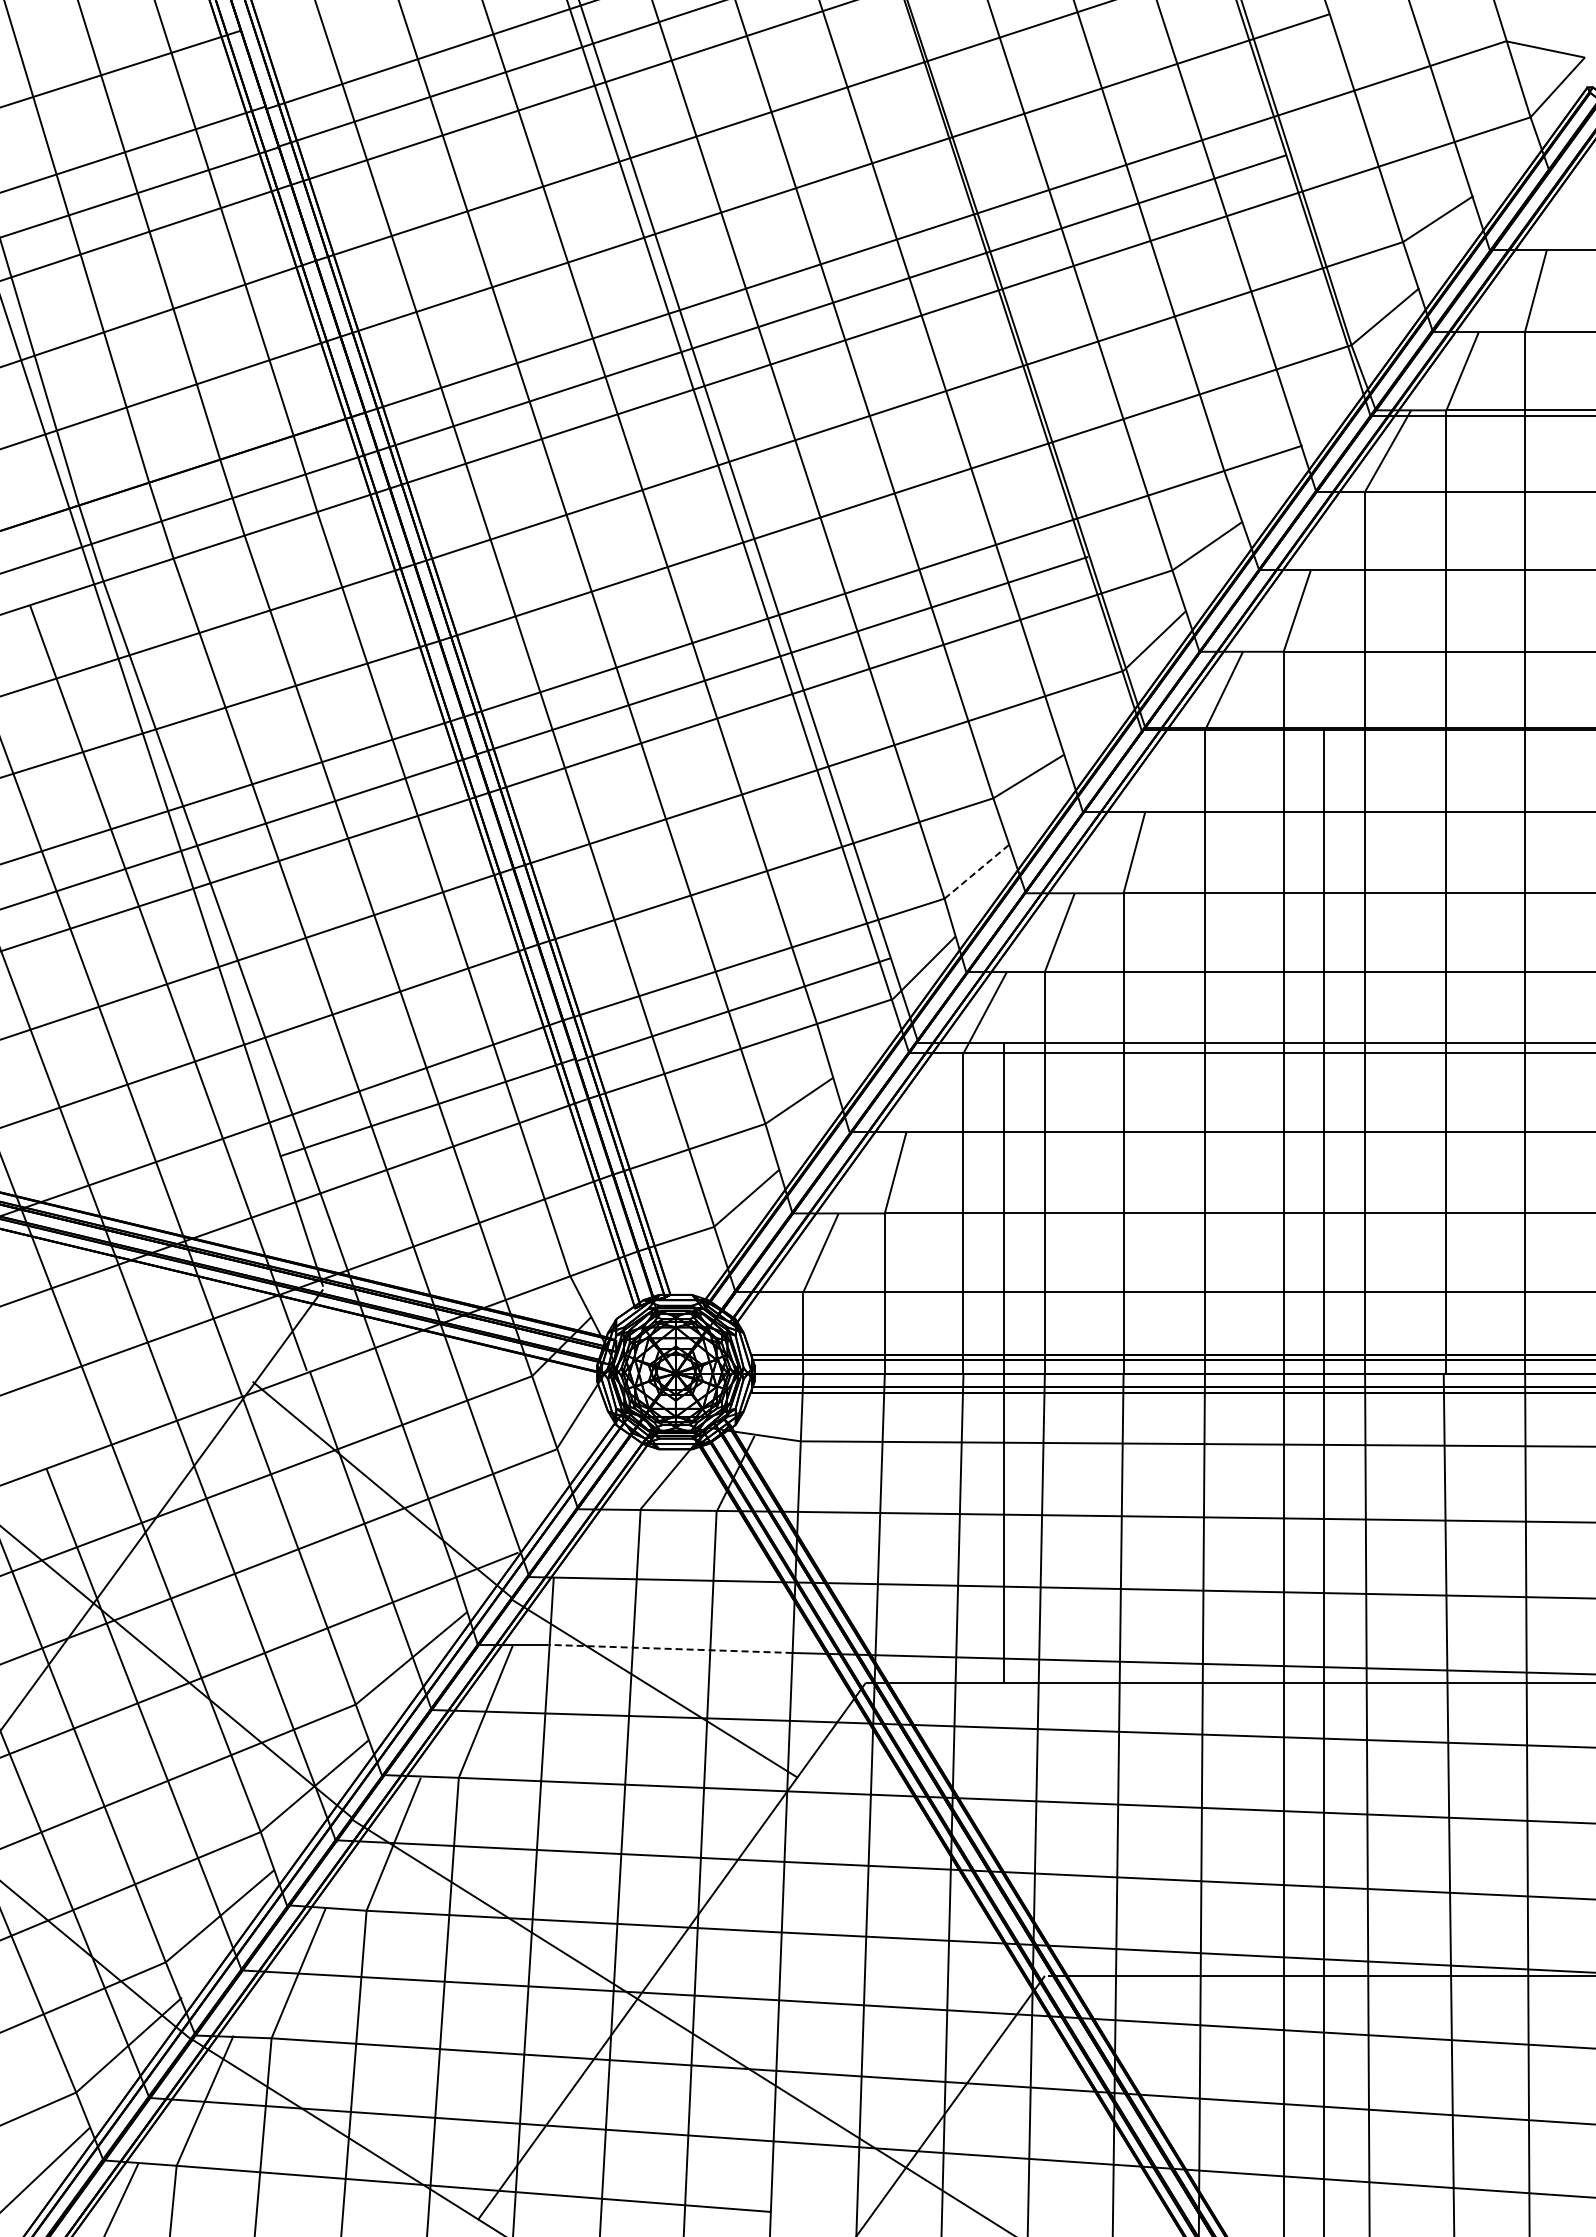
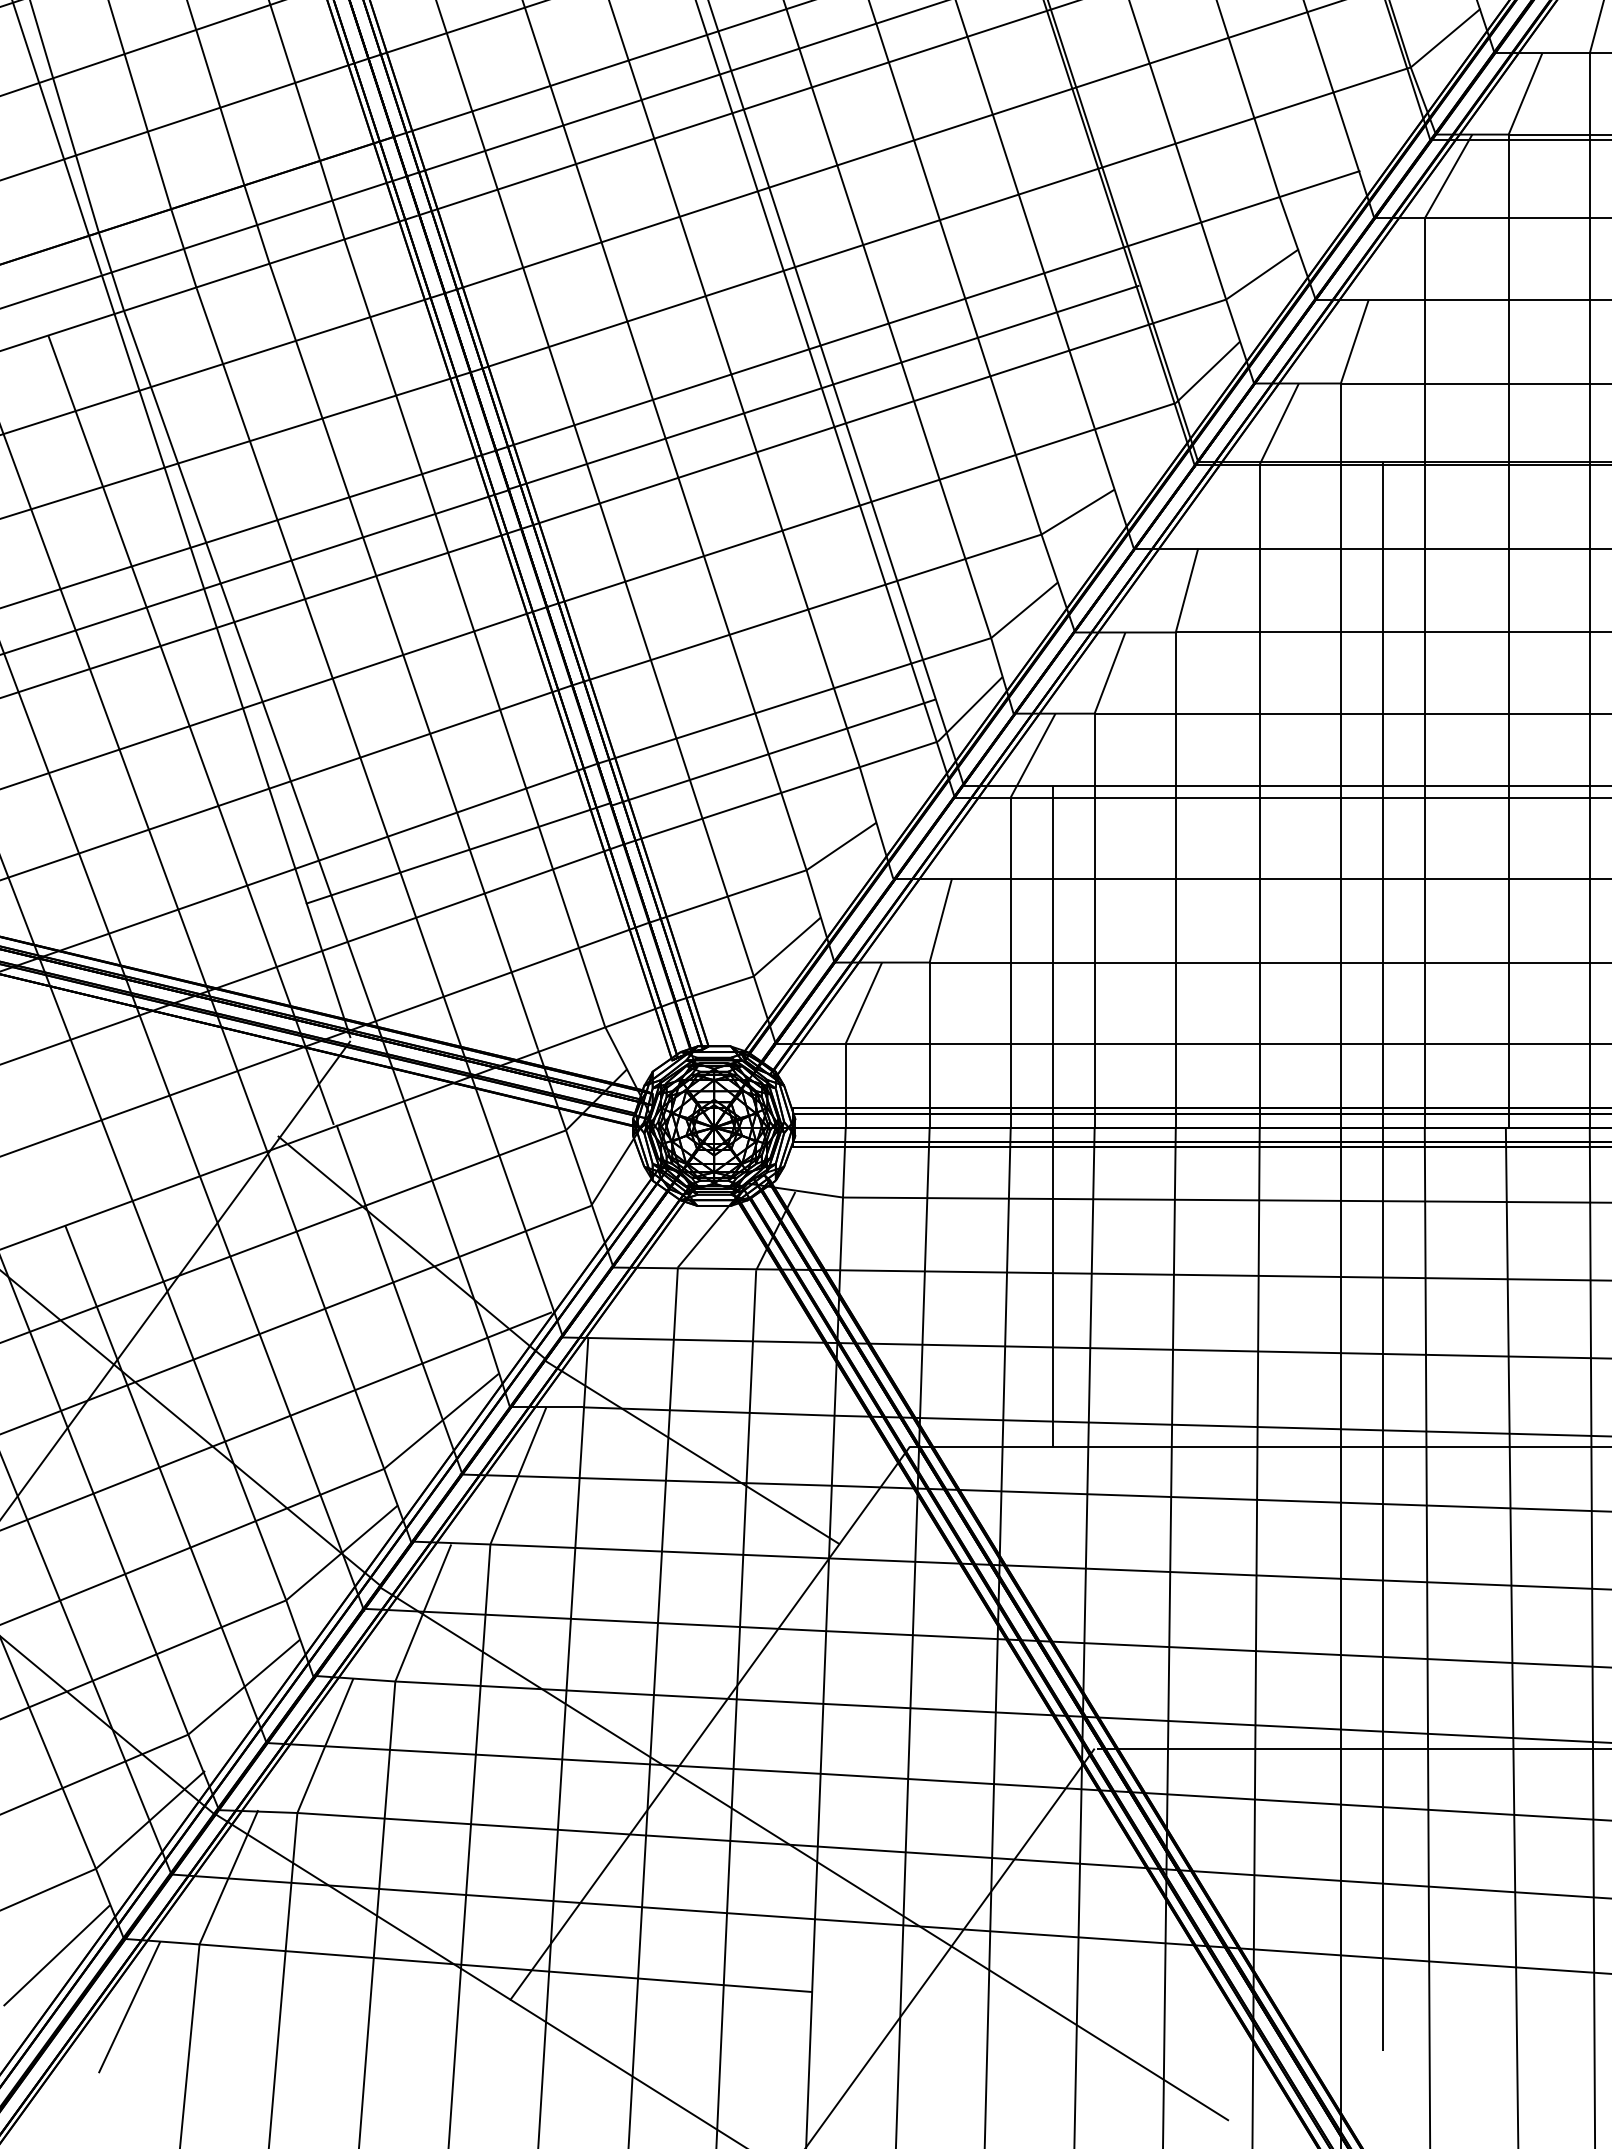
line: (977, 871) -> (1025, 610), dashed -> solid
line: (669, 1648) -> (707, 1411), dashed -> solid

